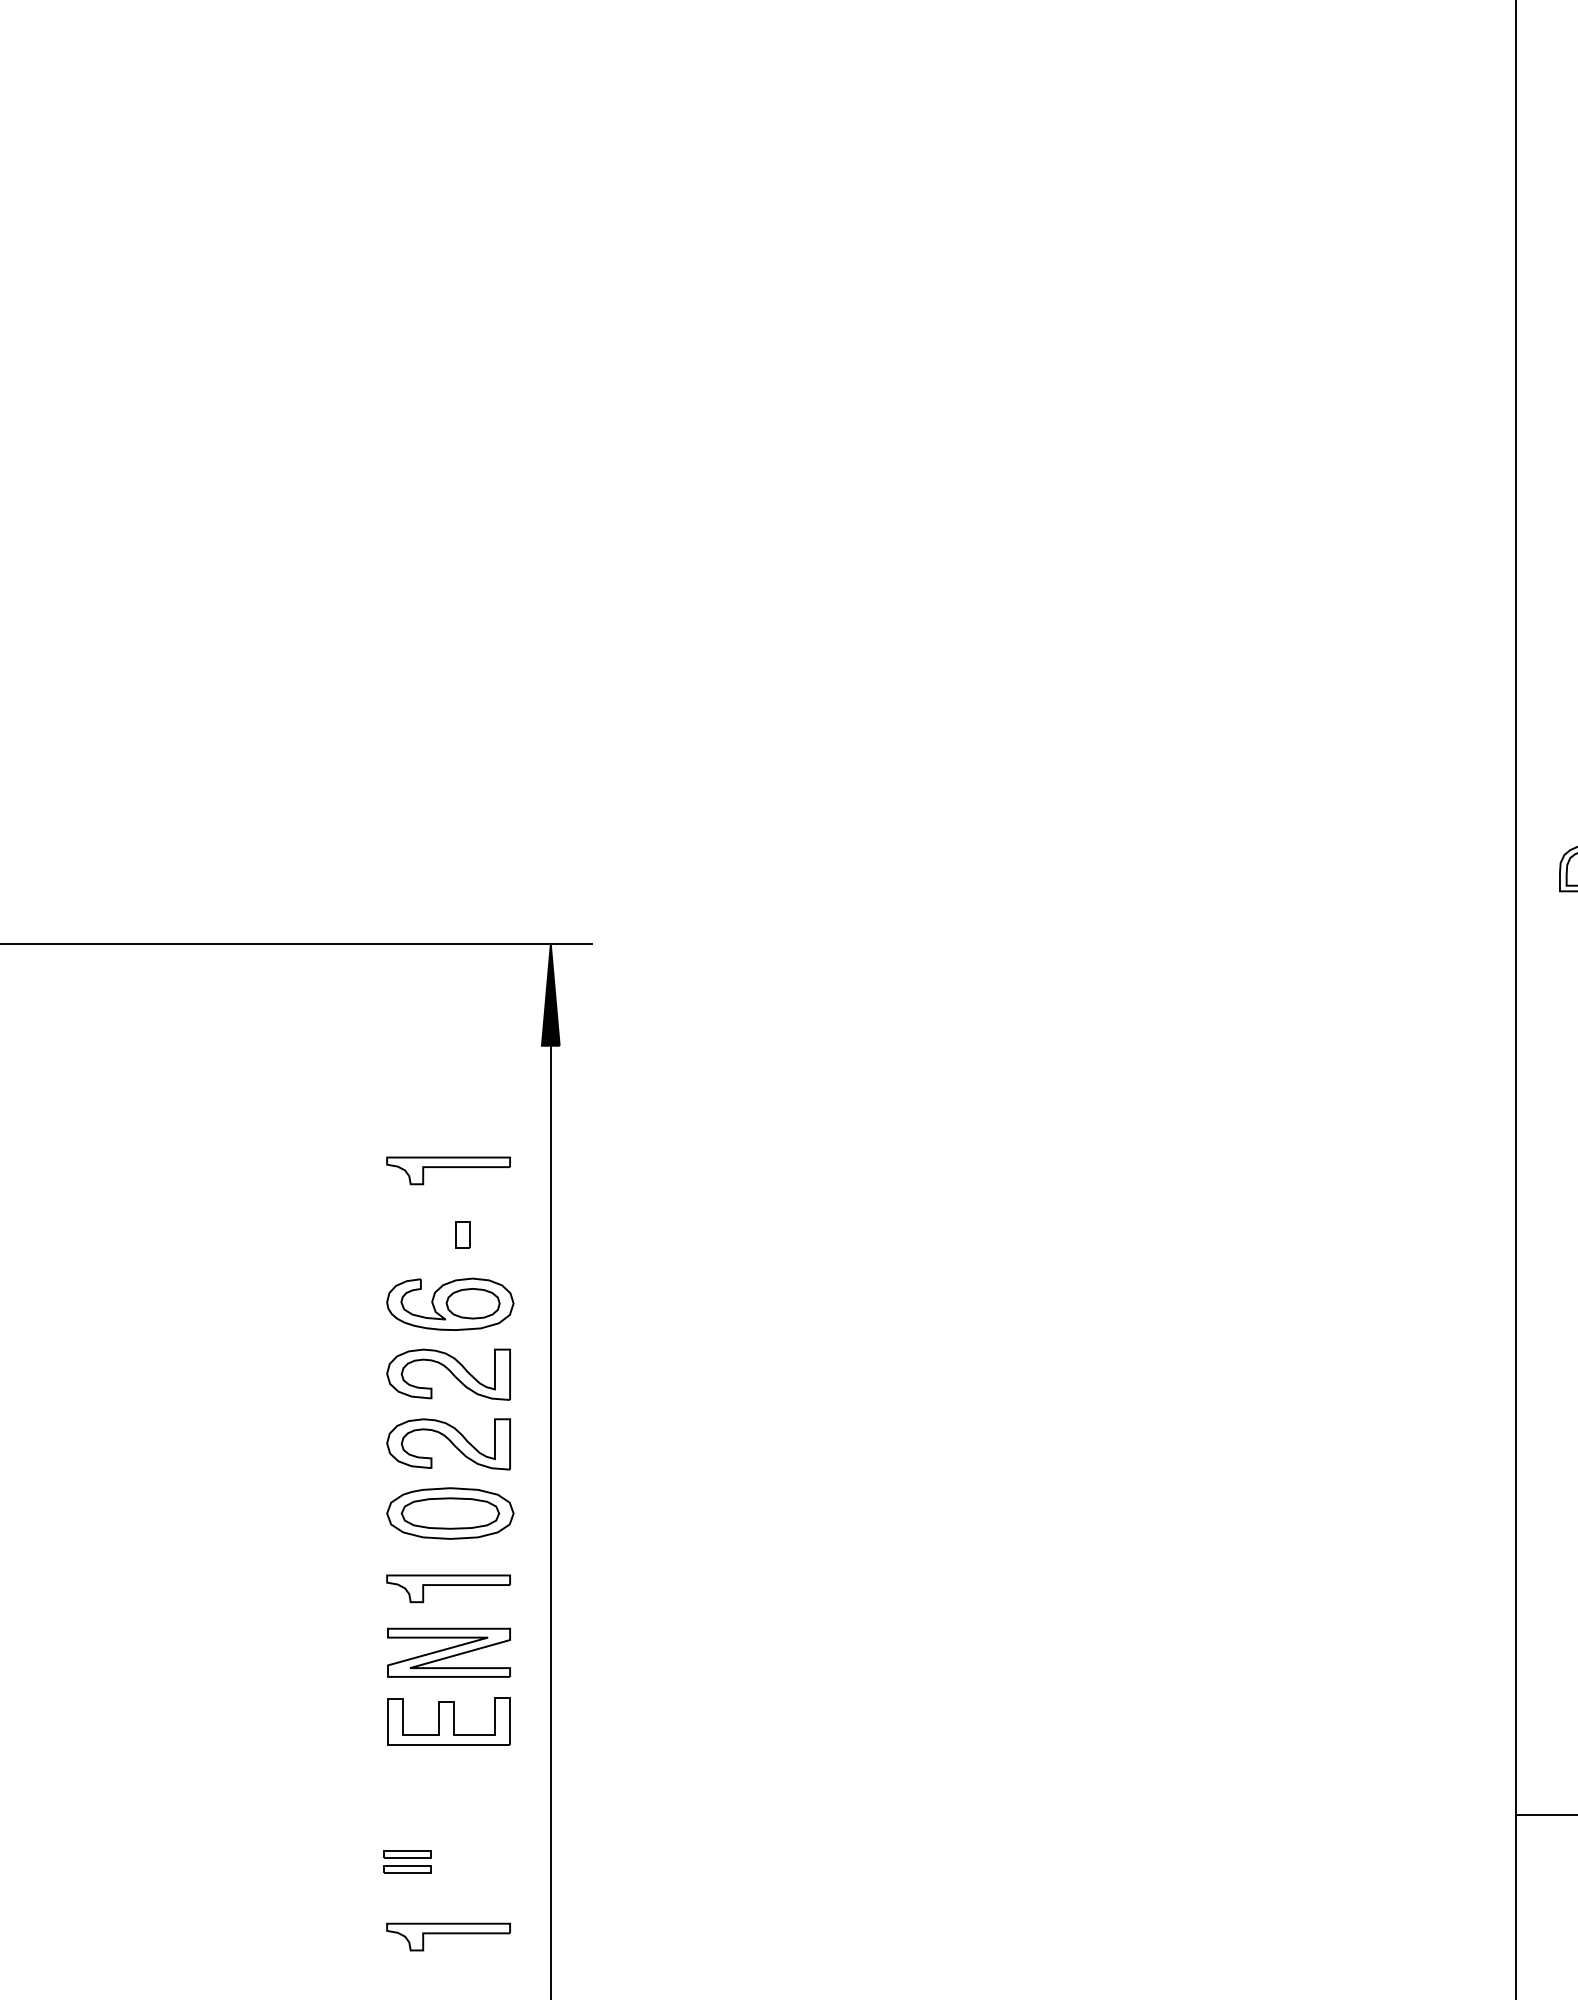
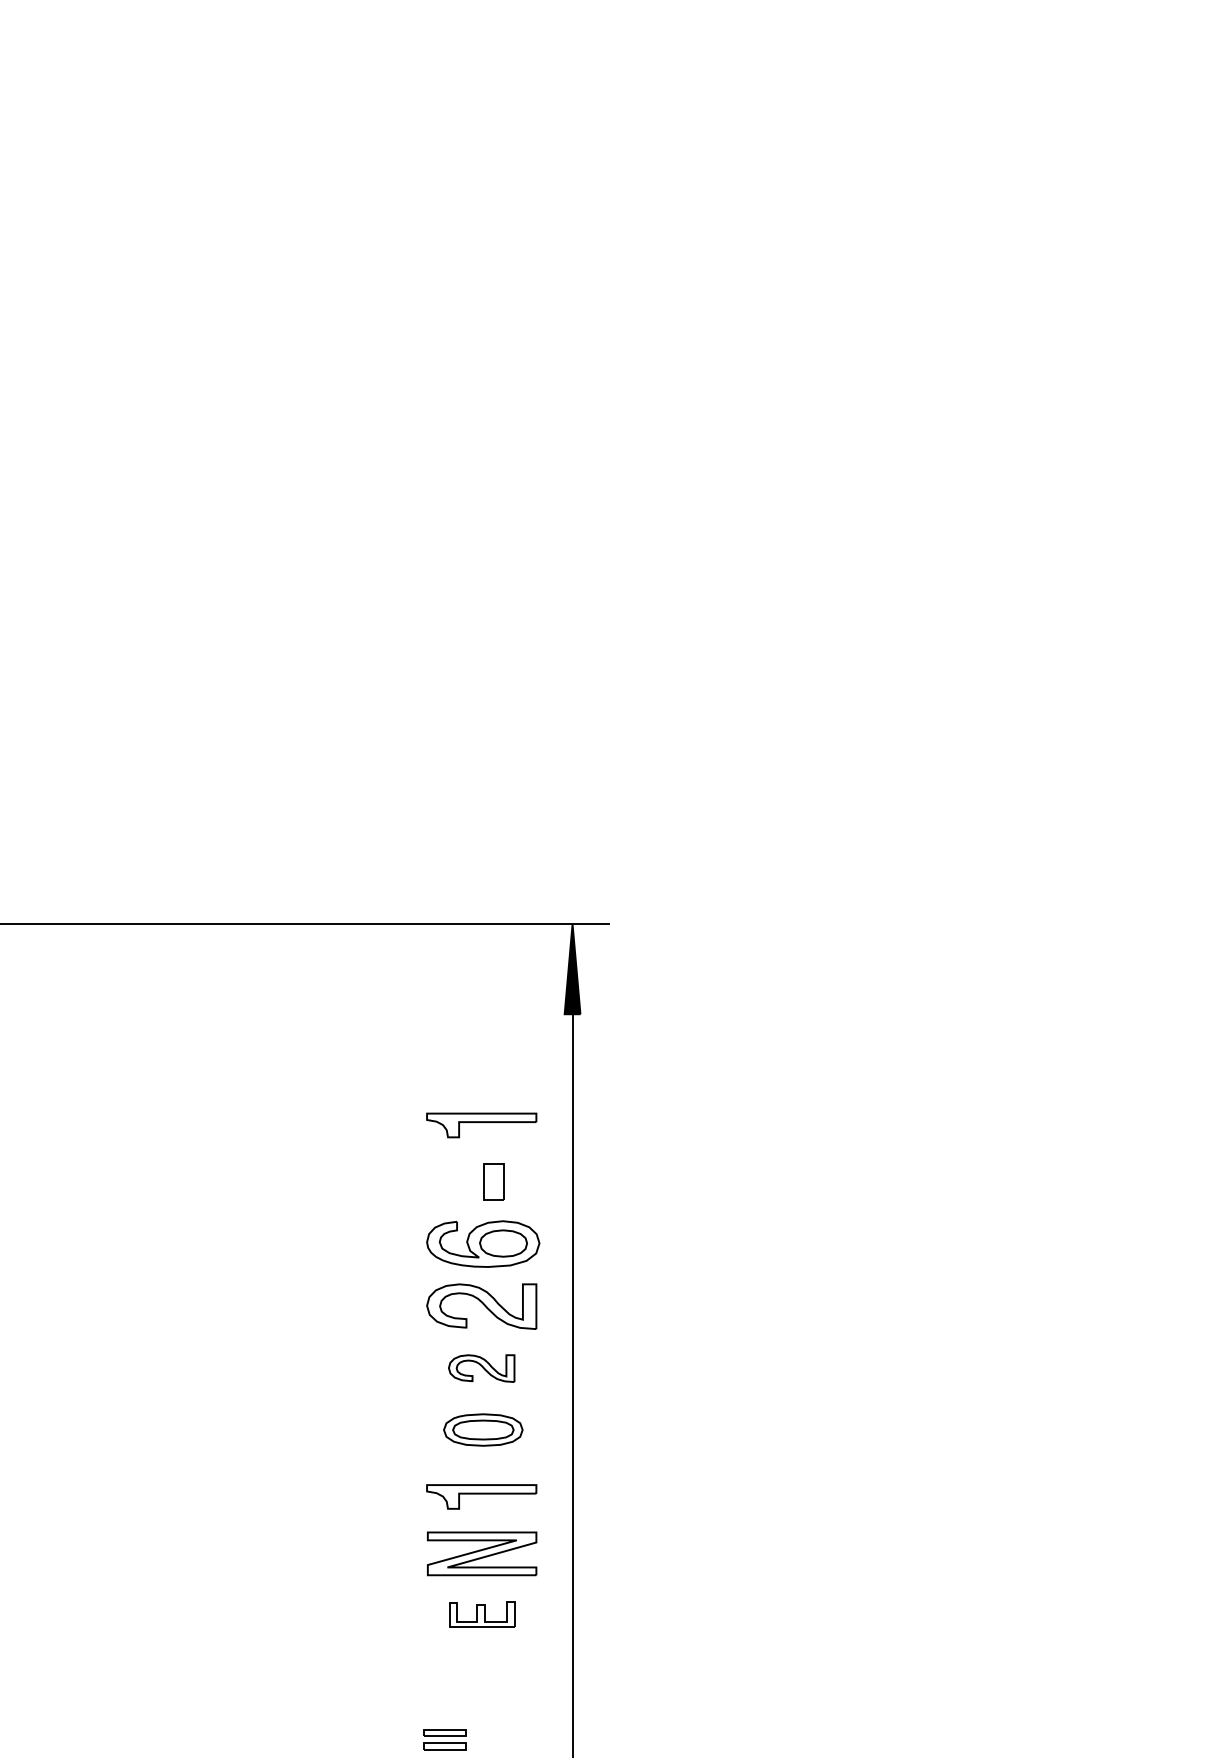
part: (462, 1234) -> (494, 1182), size x1.6
part: (448, 1444) -> (481, 1368), size x0.6
part: (450, 1513) -> (483, 1430), size x0.7
part: (448, 1721) -> (481, 1614), size x0.6

